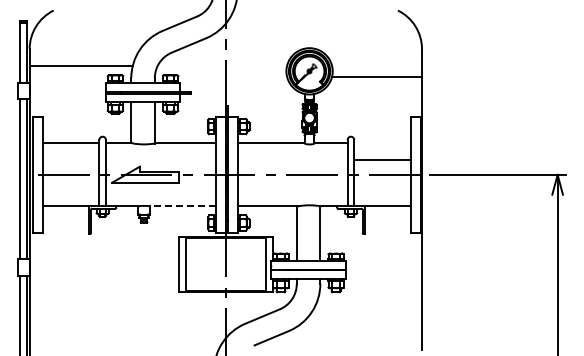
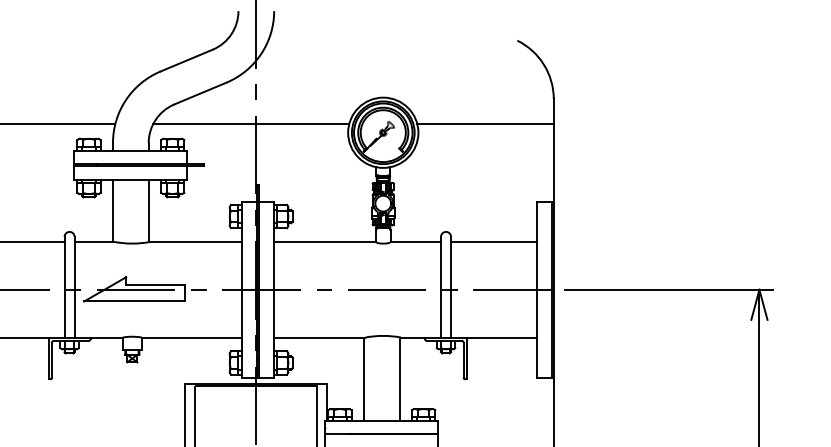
line: (222, 65) -> (251, 123), added
line: (377, 76) -> (486, 123), moved
line: (382, 160) -> (493, 242), moved
line: (183, 206) -> (192, 337), dashed -> solid

